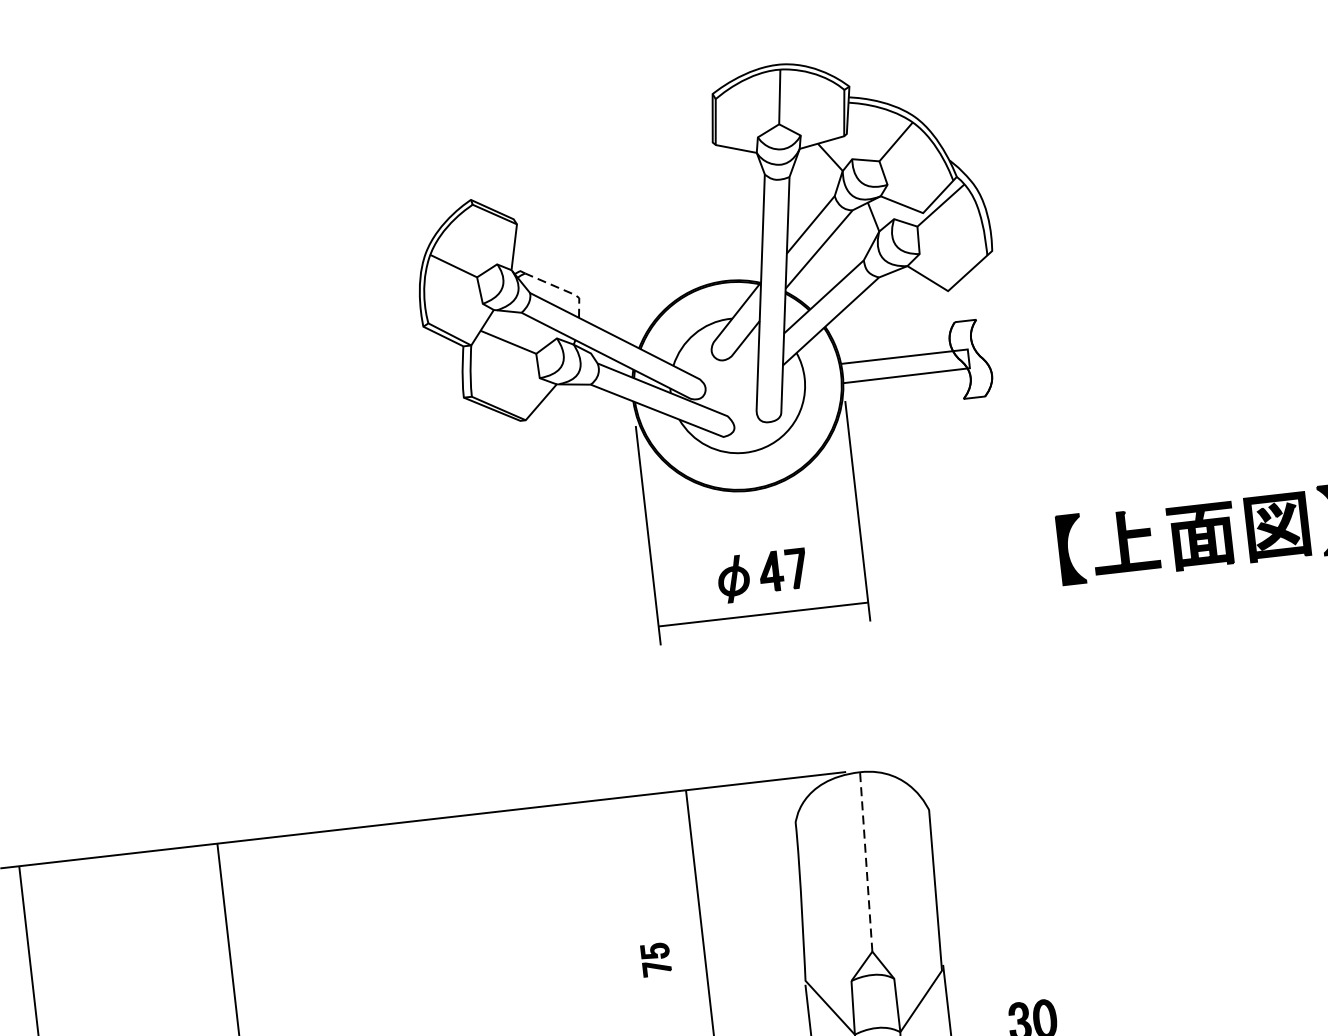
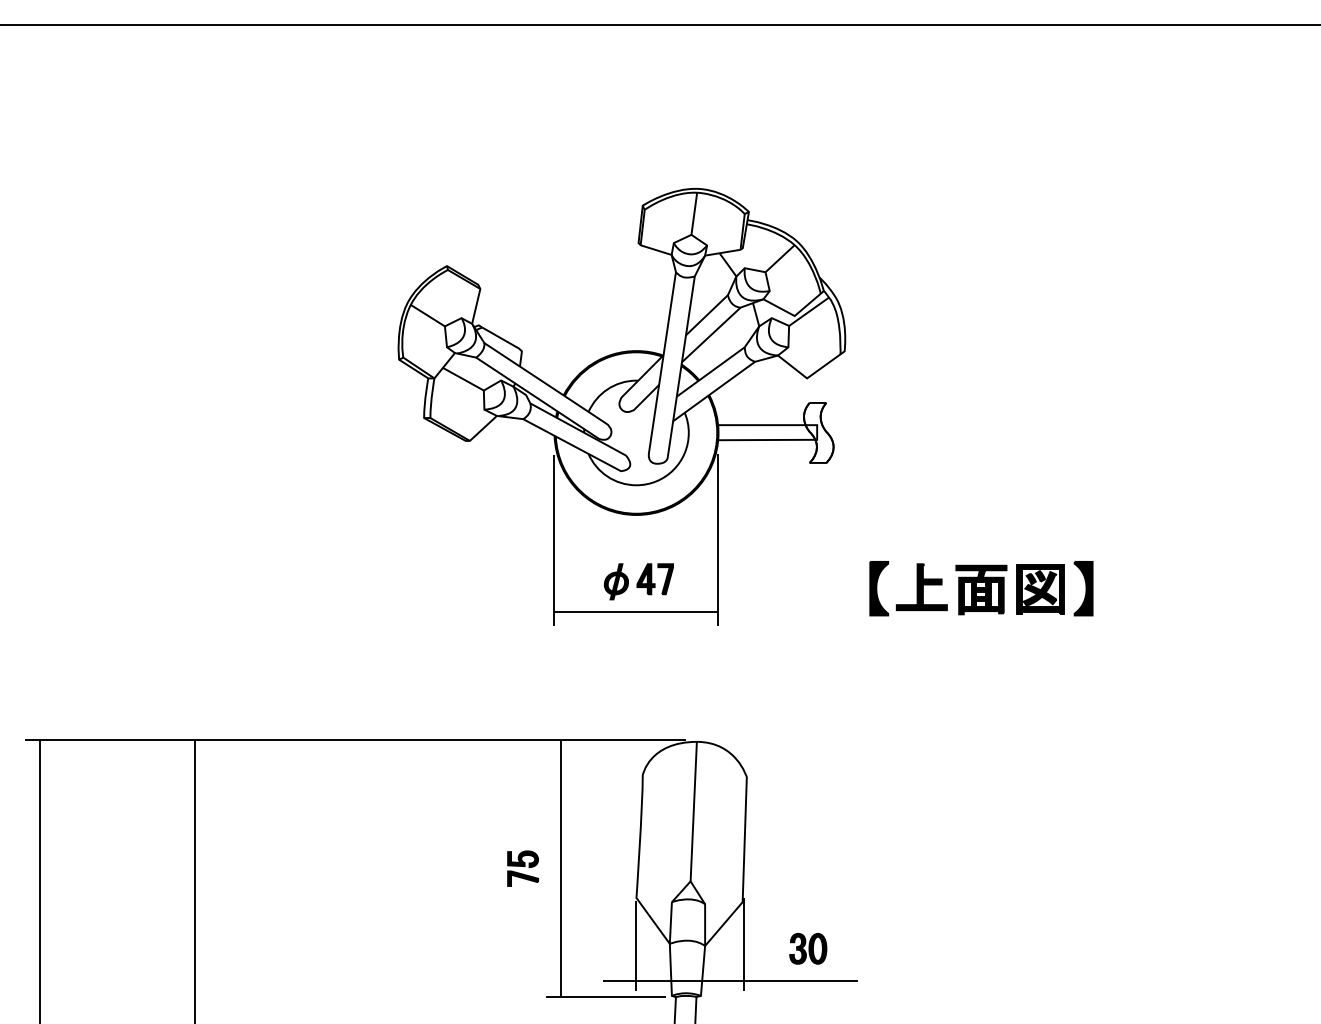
line: (563, 289) -> (510, 343), dashed -> solid
line: (865, 861) -> (693, 811), dashed -> solid
part: (655, 959) -> (522, 868), size x1.43

